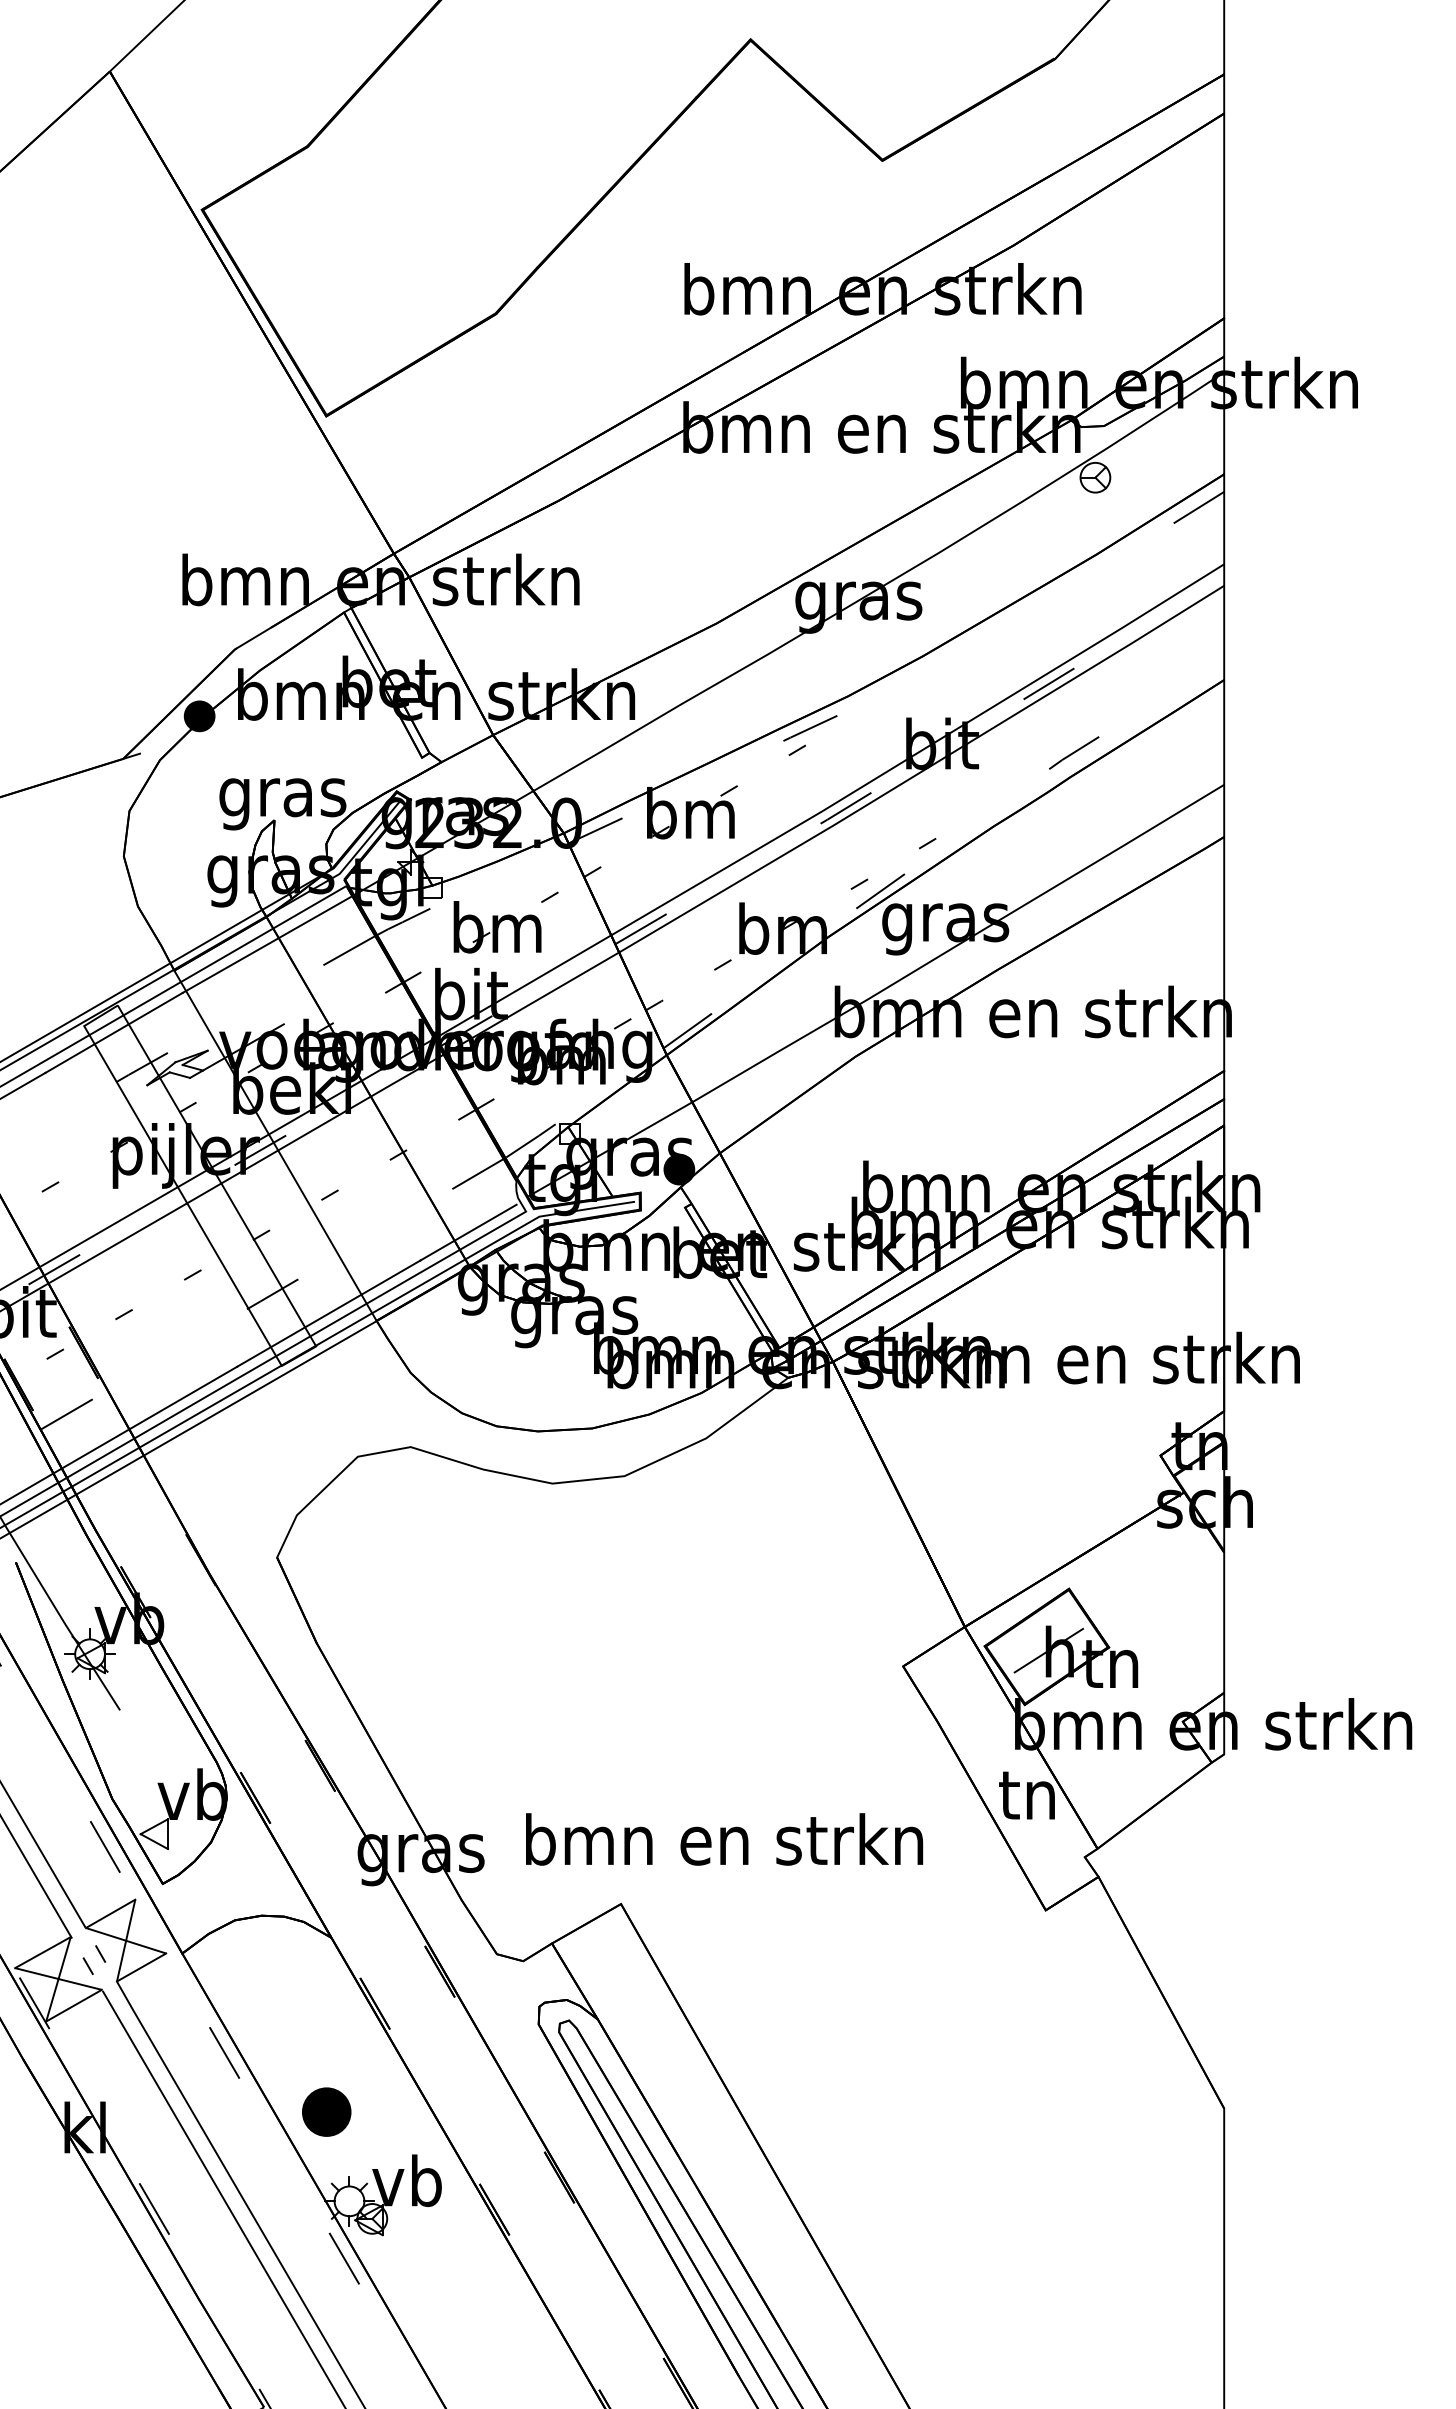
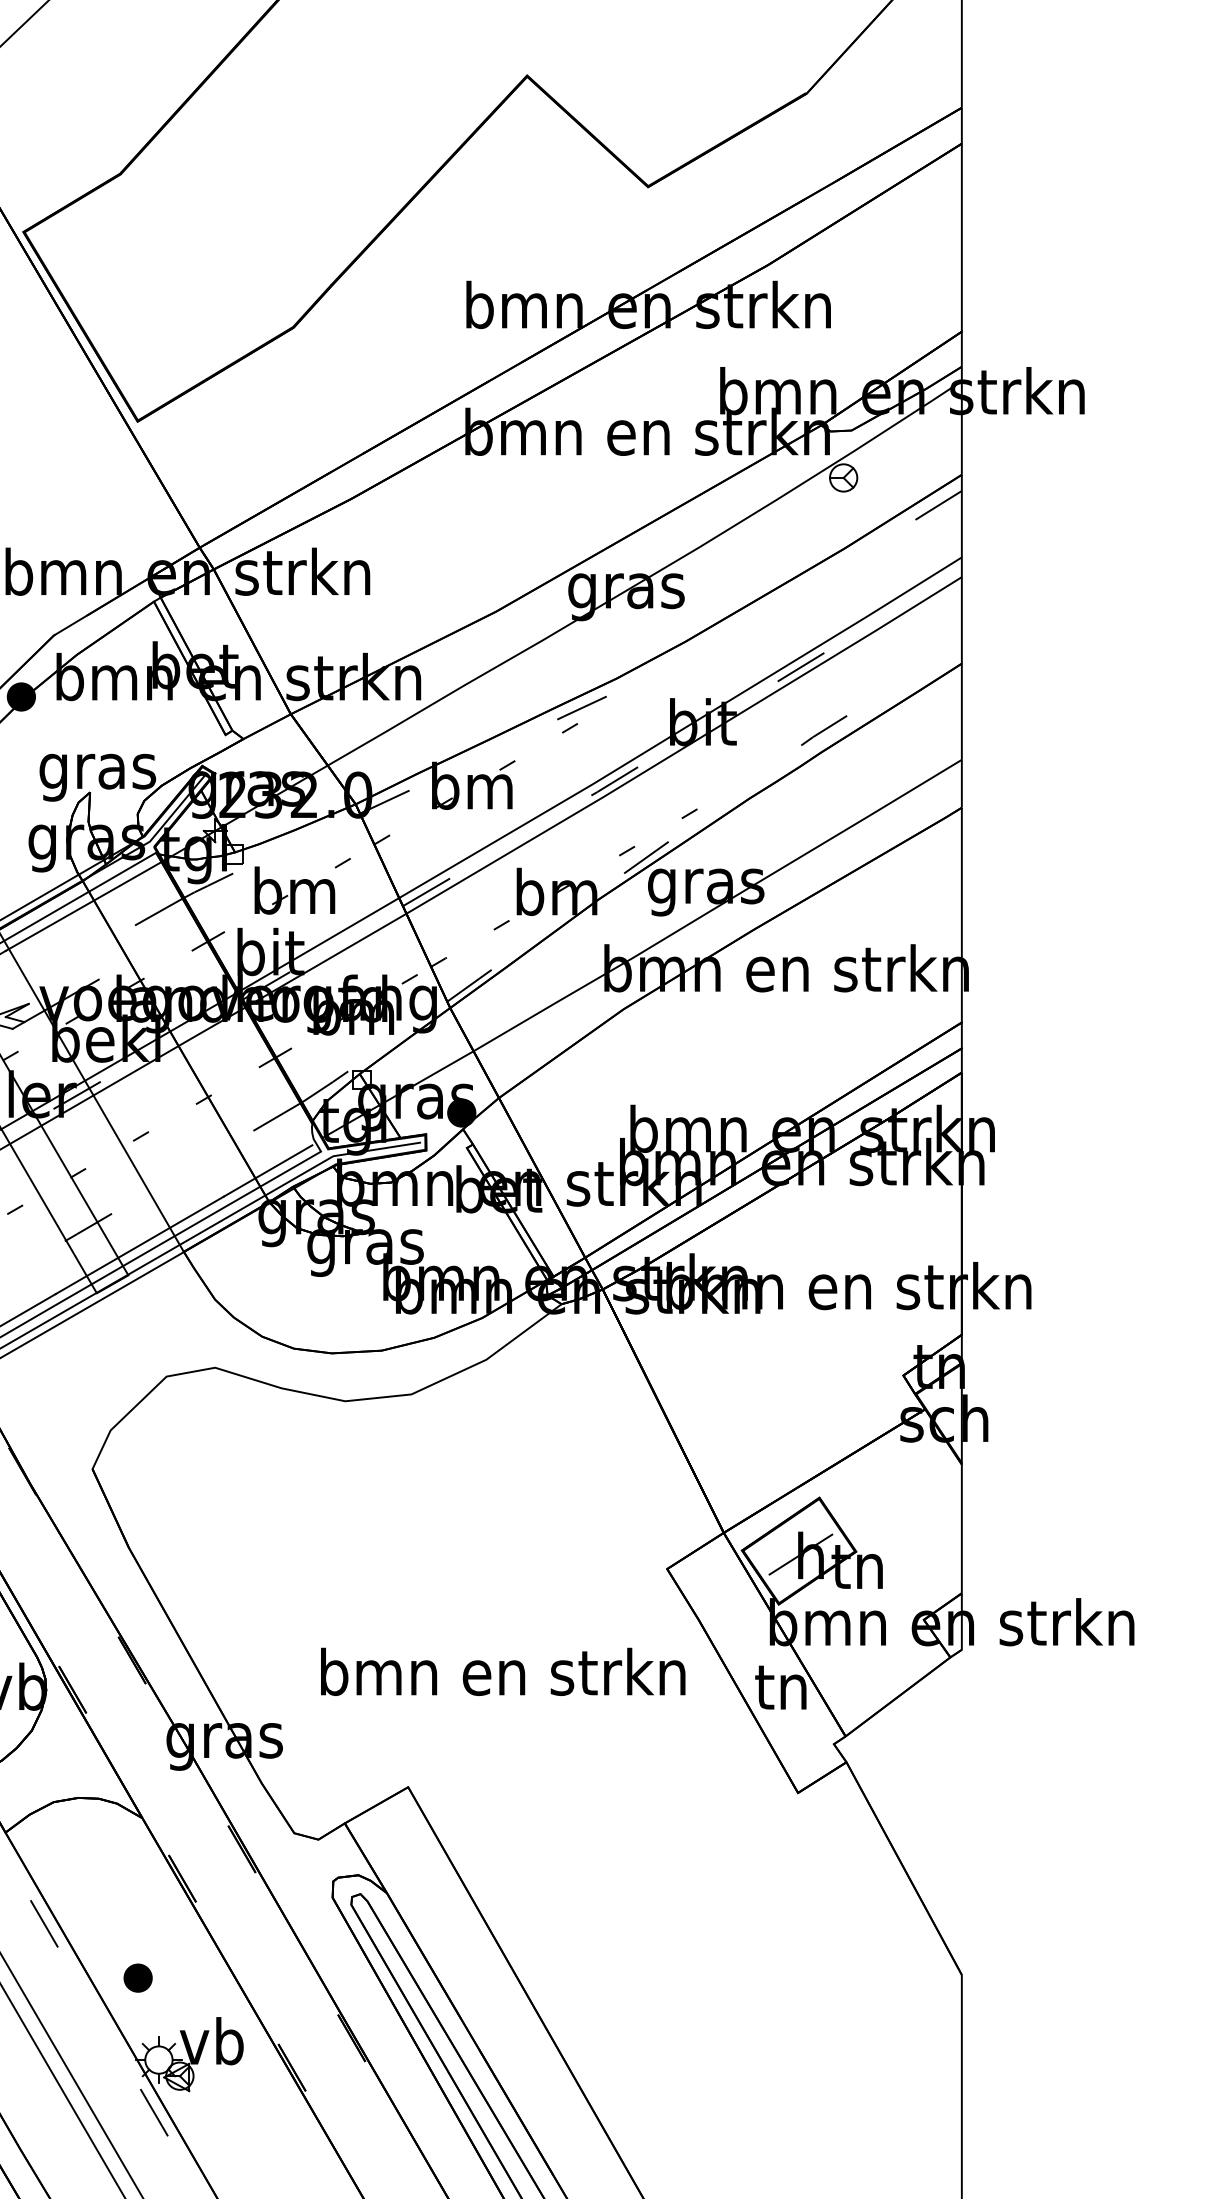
text: (724, 1839) -> (503, 1671), moved
part: (326, 2111) -> (137, 1977), size x0.62

